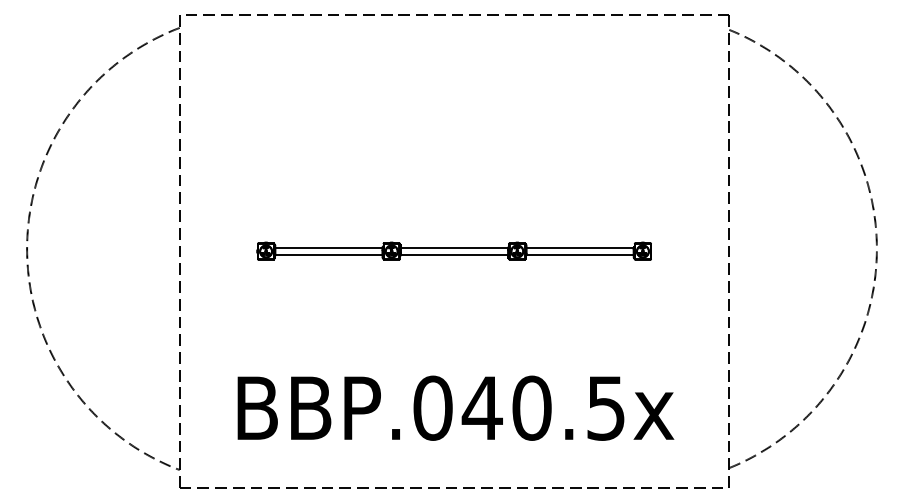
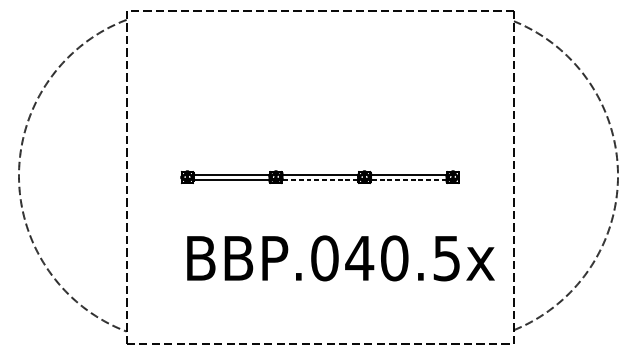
line: (454, 254) -> (320, 179), solid -> dashed
line: (580, 254) -> (409, 179), solid -> dashed
text: (455, 407) -> (340, 257), moved

